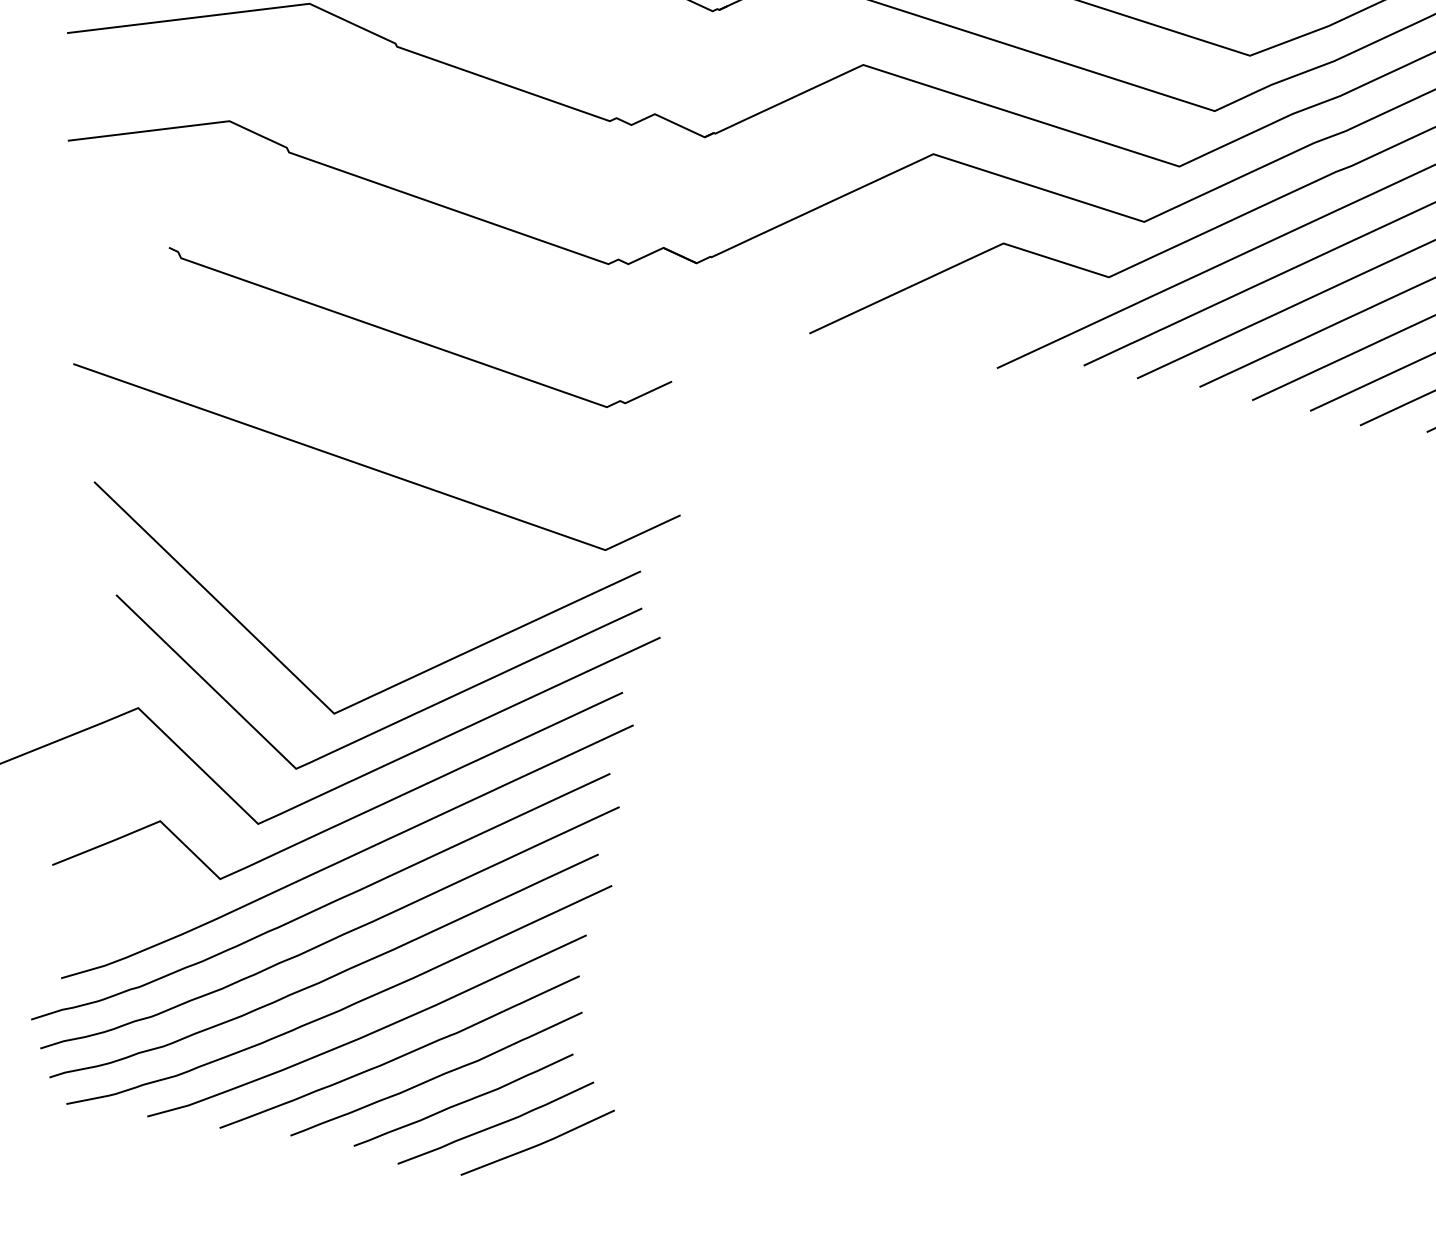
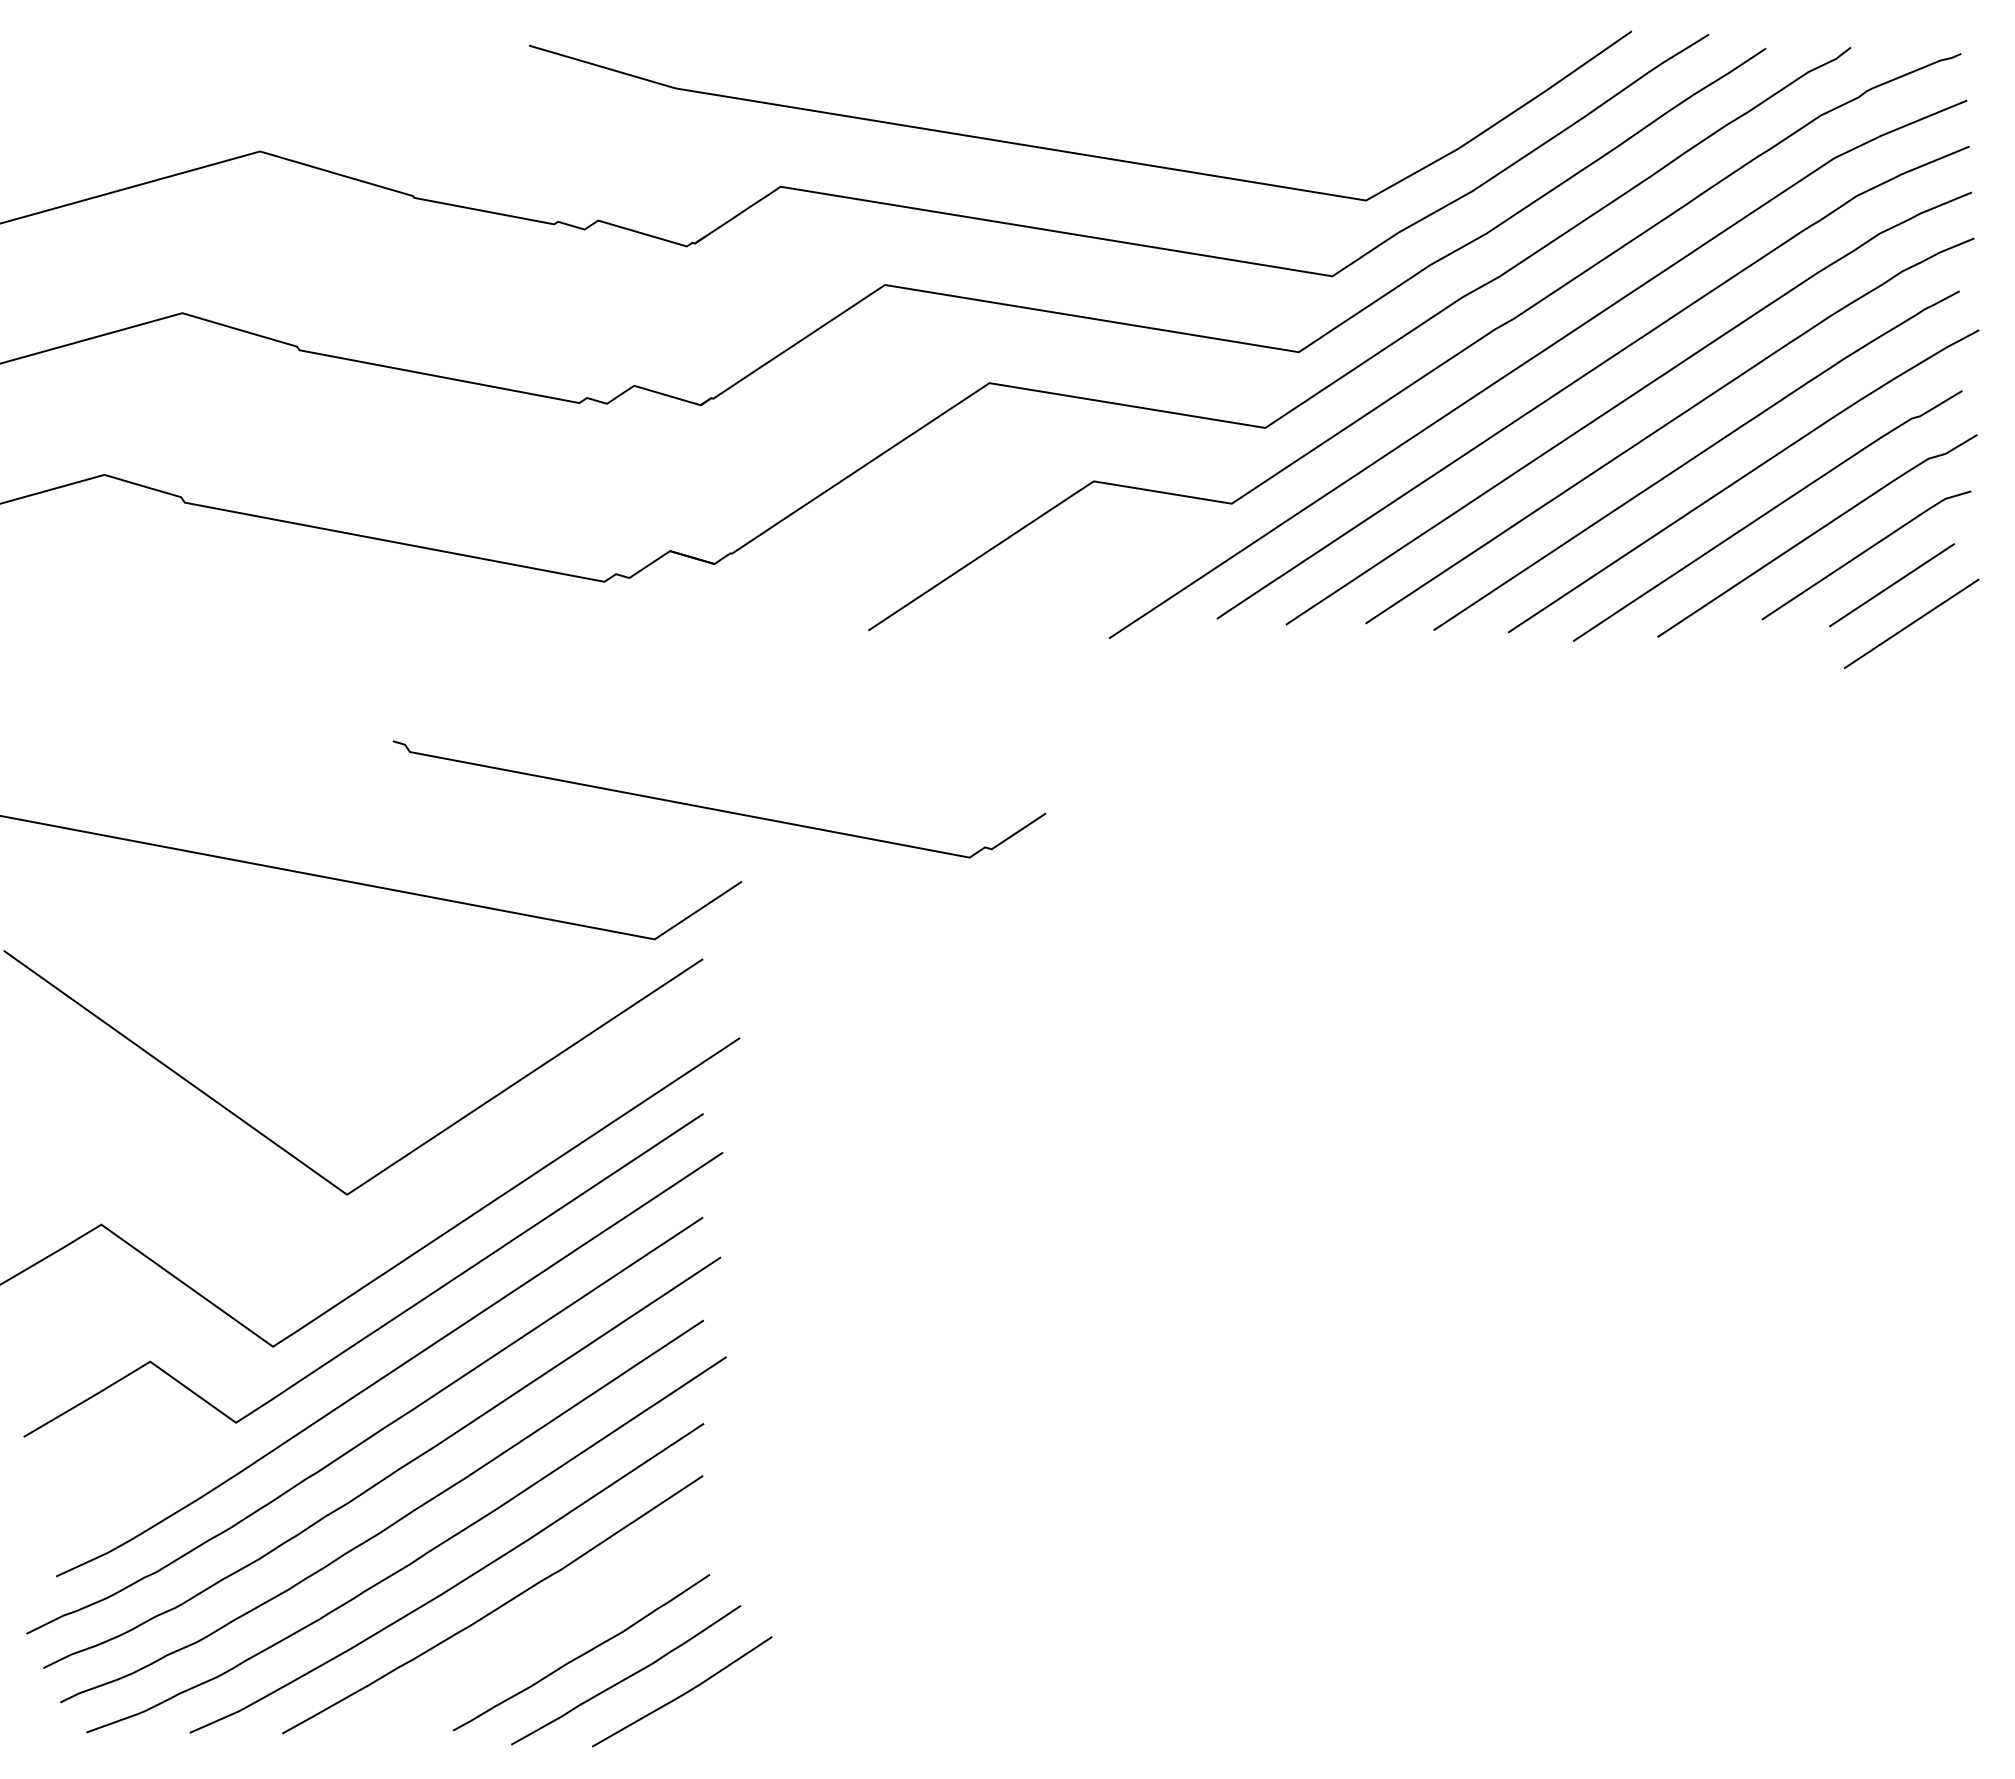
curve: (413, 338) -> (715, 808), moved
curve: (391, 723) -> (420, 1196), removed
curve: (437, 1076) -> (544, 1627), removed

